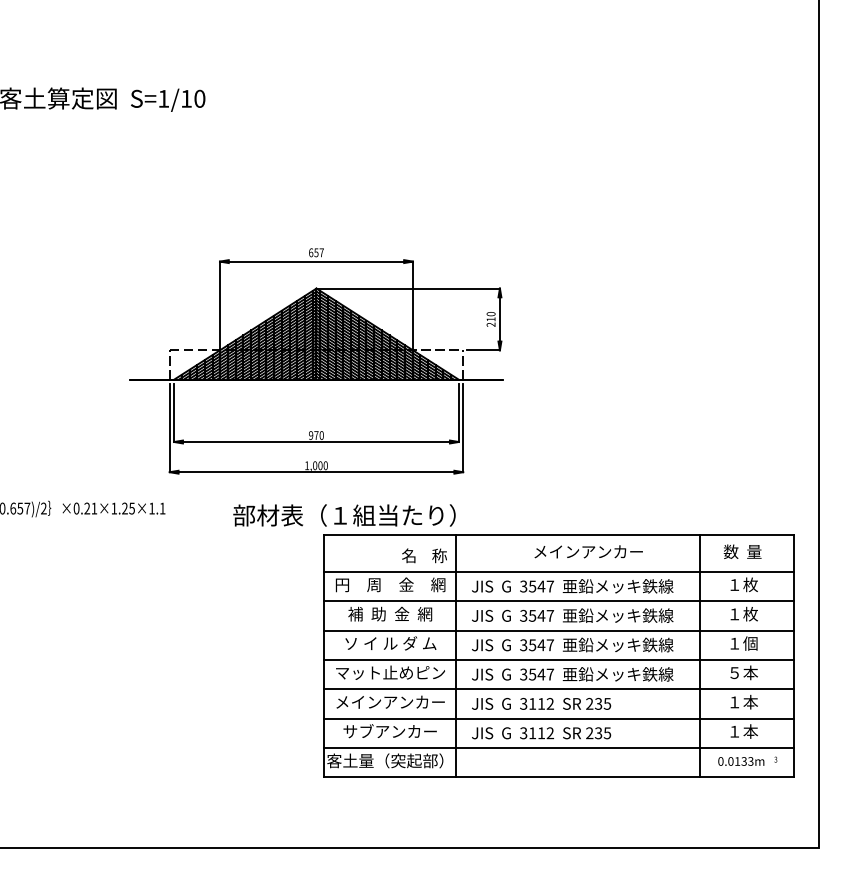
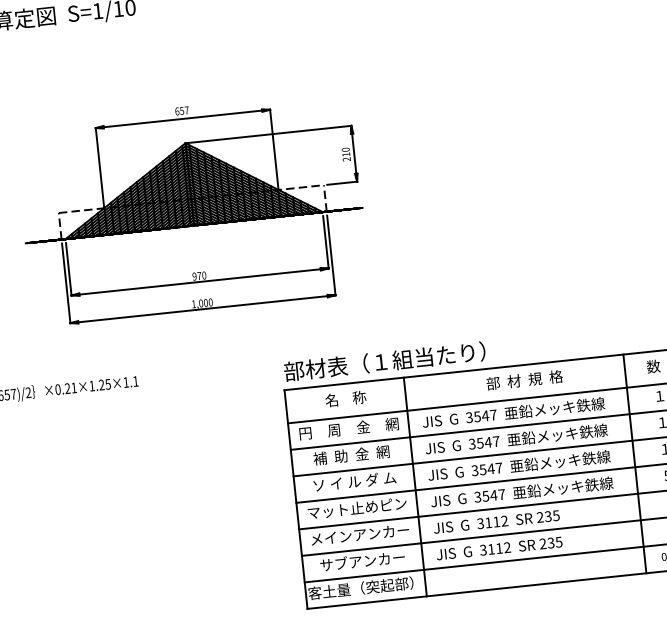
part: (316, 361) -> (192, 209), moved
text: (344, 515) -> (384, 361), moved
text: (588, 551) -> (524, 379), メインアンカー -> 部  材  規  格
text: (424, 555) -> (345, 398), moved

